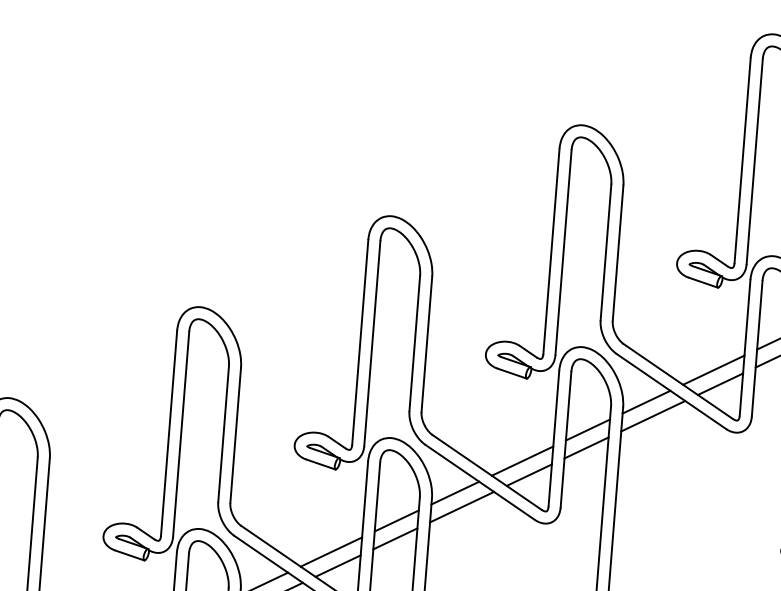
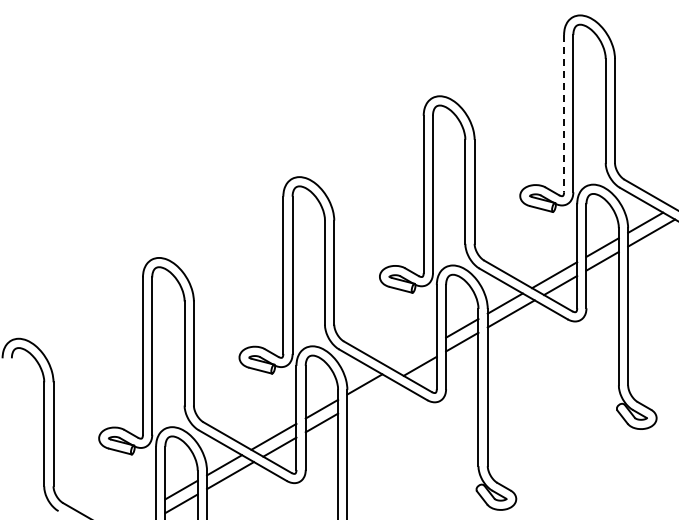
line: (743, 160) -> (564, 113), solid -> dashed
line: (521, 461) -> (413, 356), removed
line: (461, 506) -> (370, 394), removed

